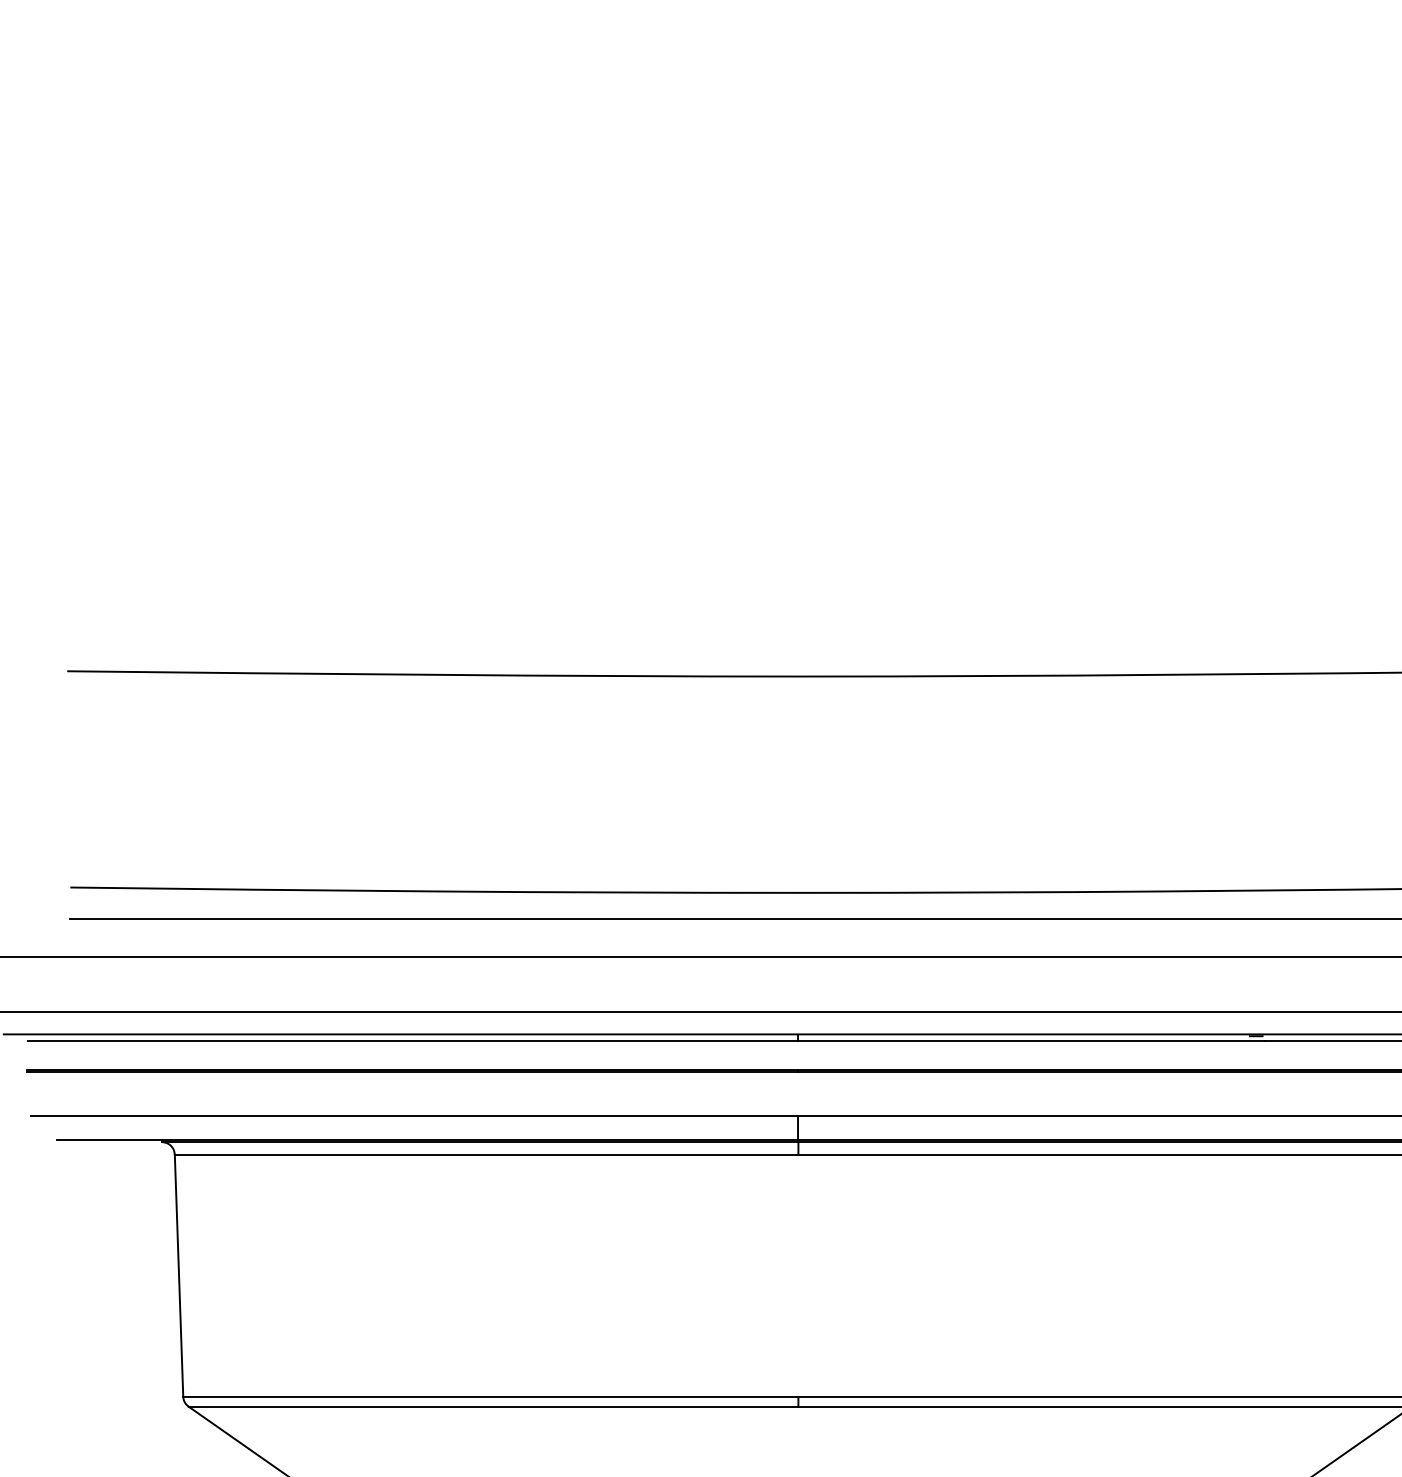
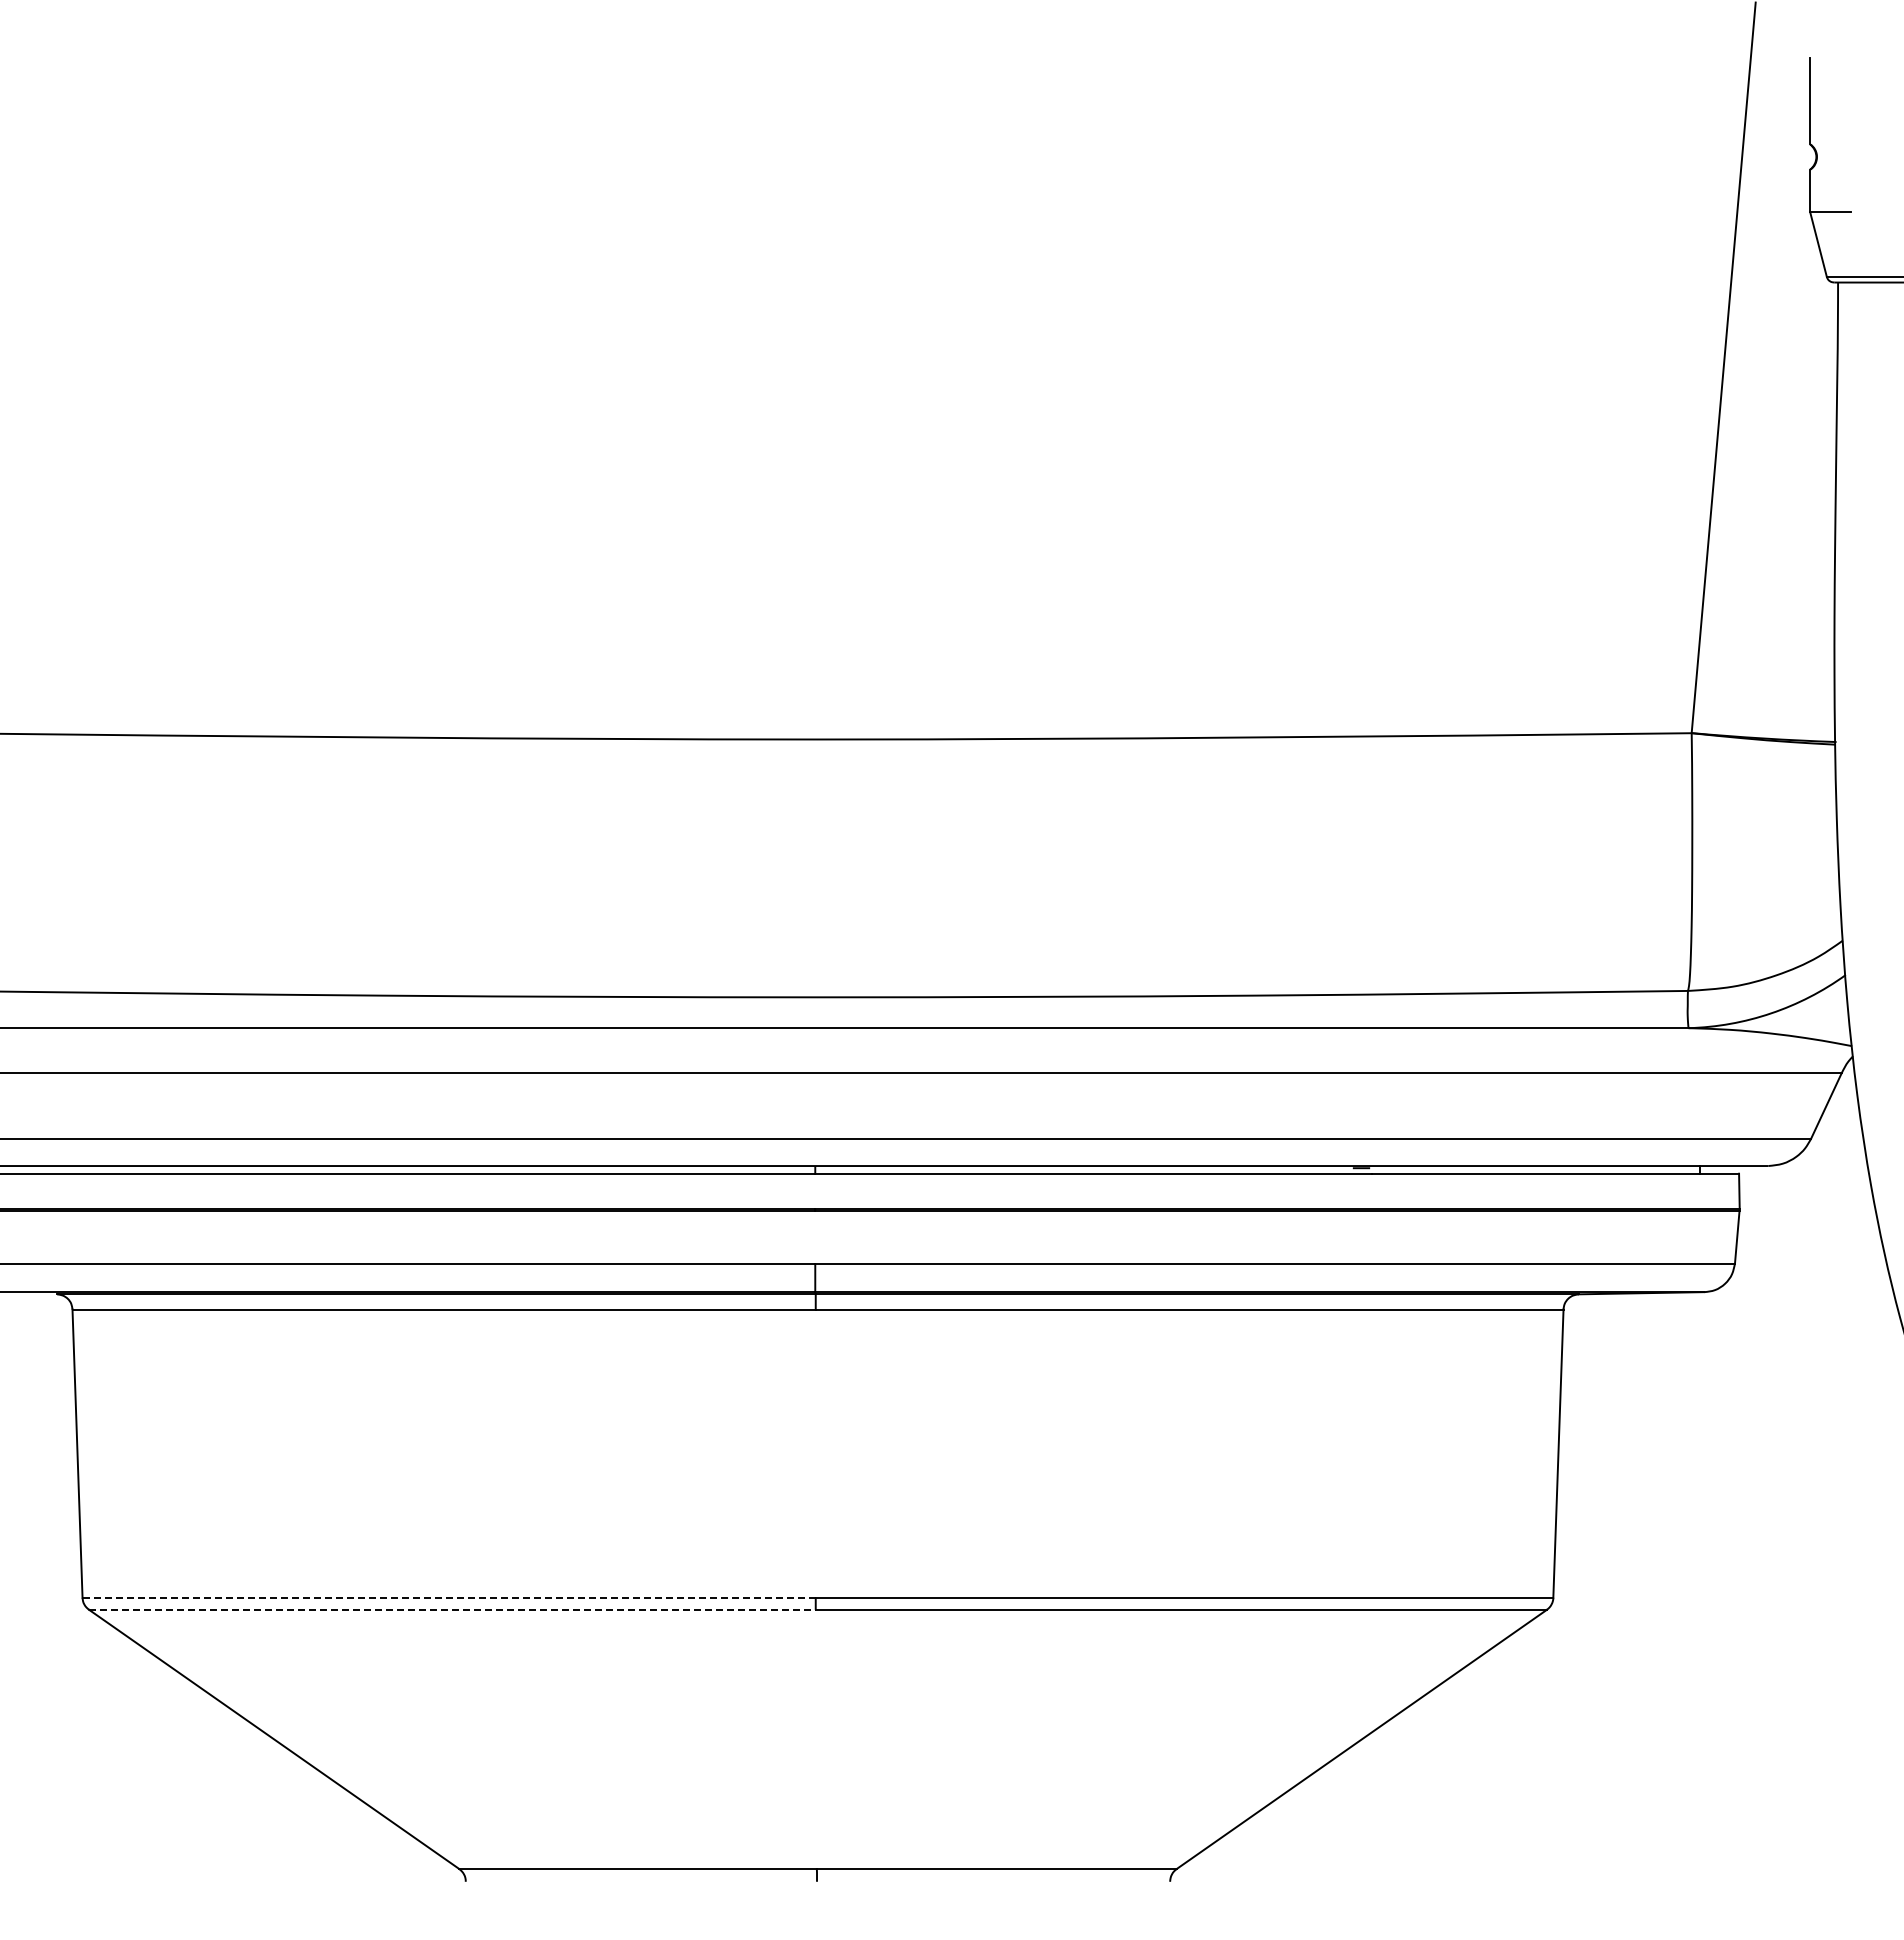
line: (491, 1396) -> (449, 1597), solid -> dashed
line: (494, 1406) -> (453, 1609), solid -> dashed

